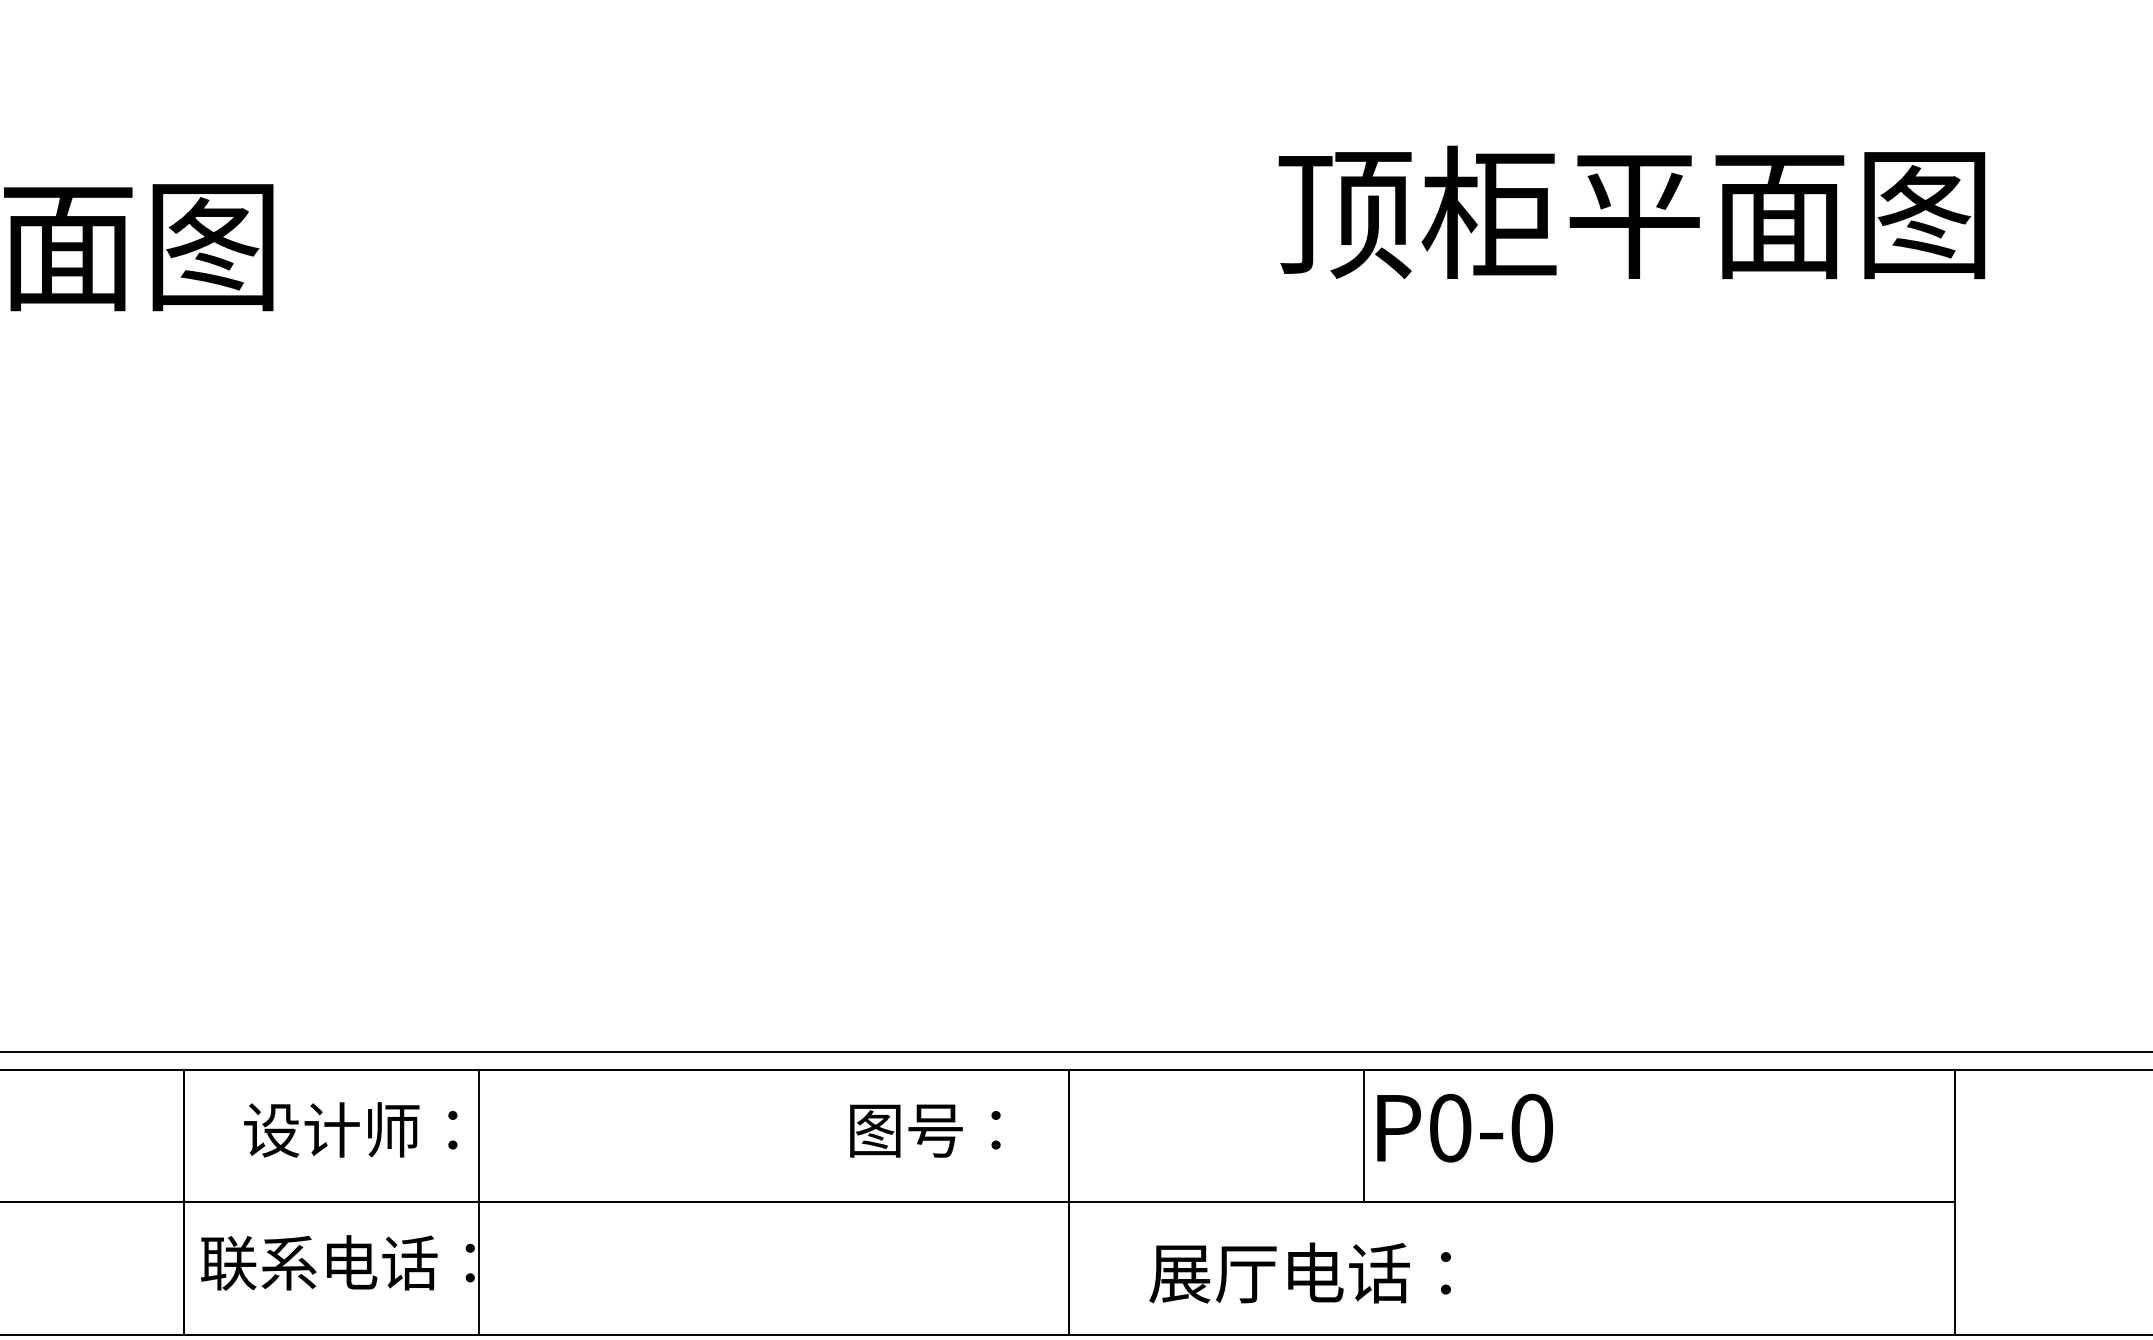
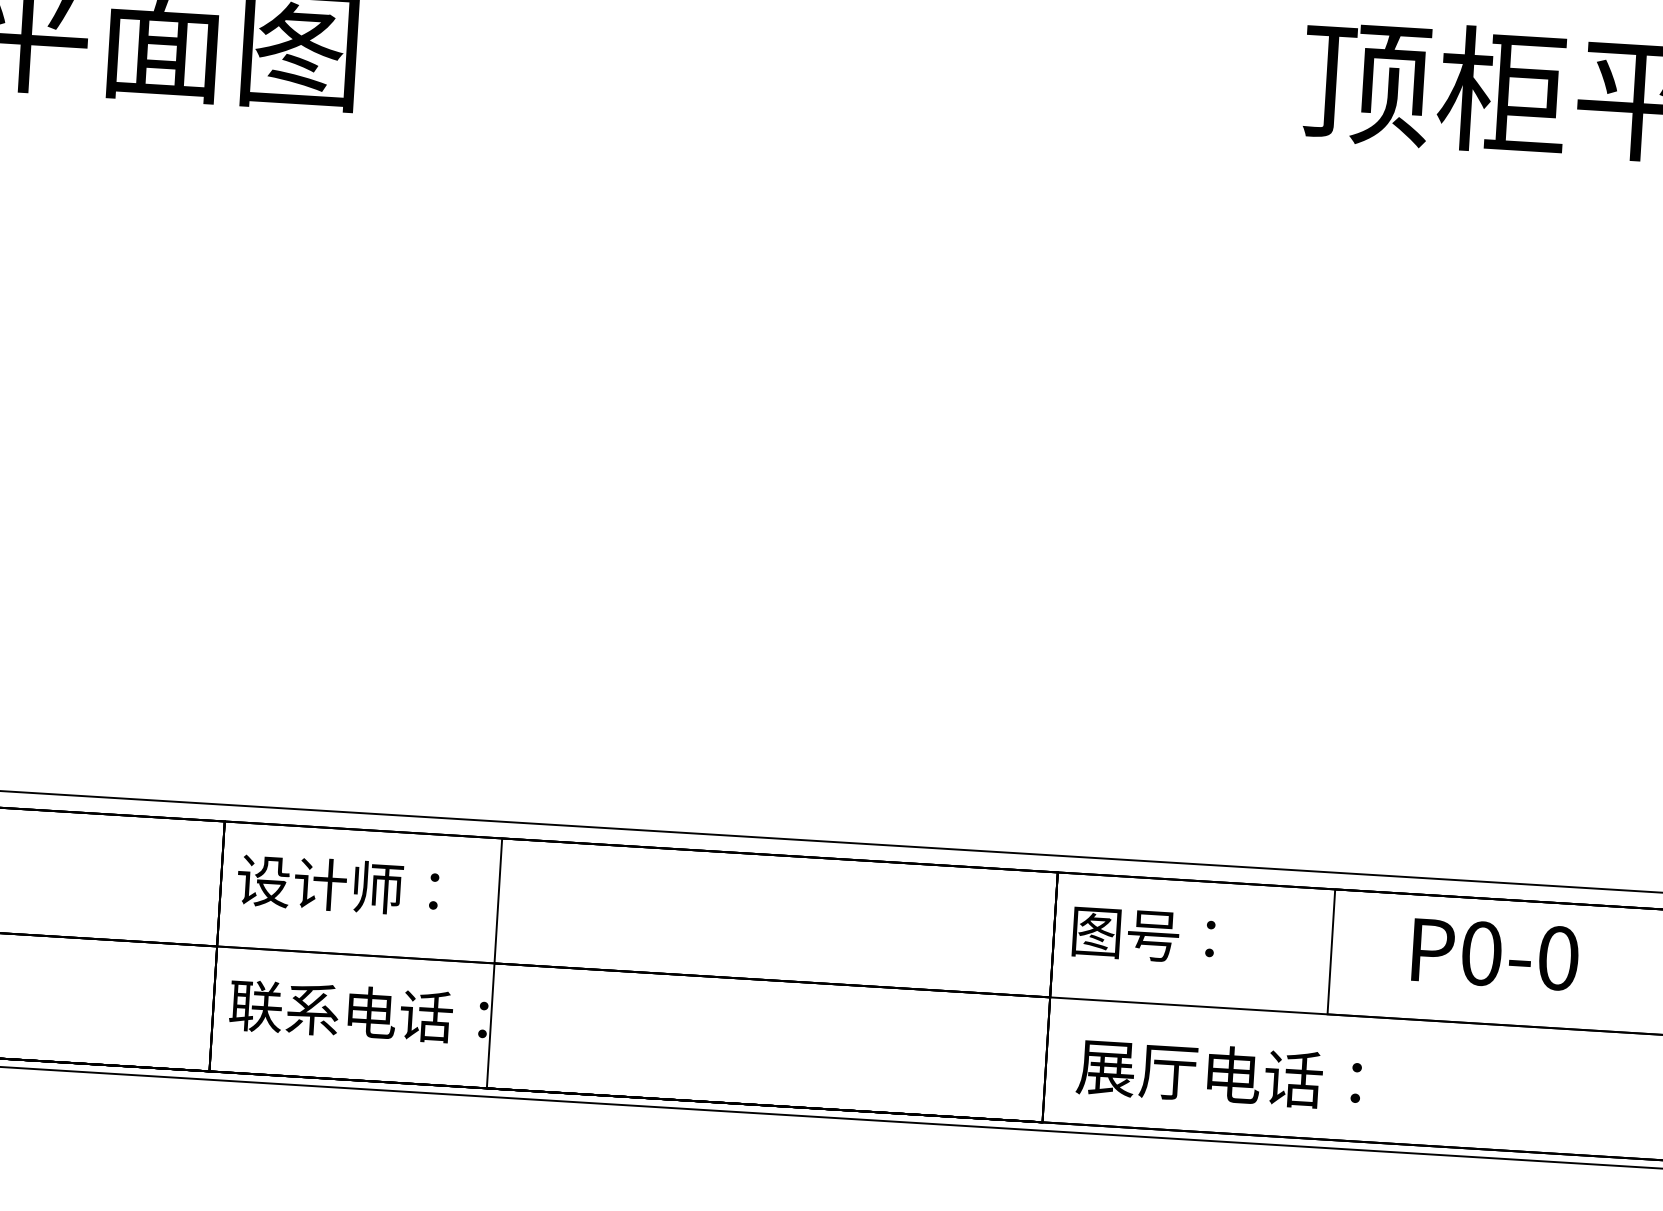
text: (1464, 1127) -> (1494, 953), moved
text: (350, 1129) -> (337, 884), moved
text: (925, 1130) -> (1143, 935), moved
text: (1299, 1272) -> (1218, 1073), moved

